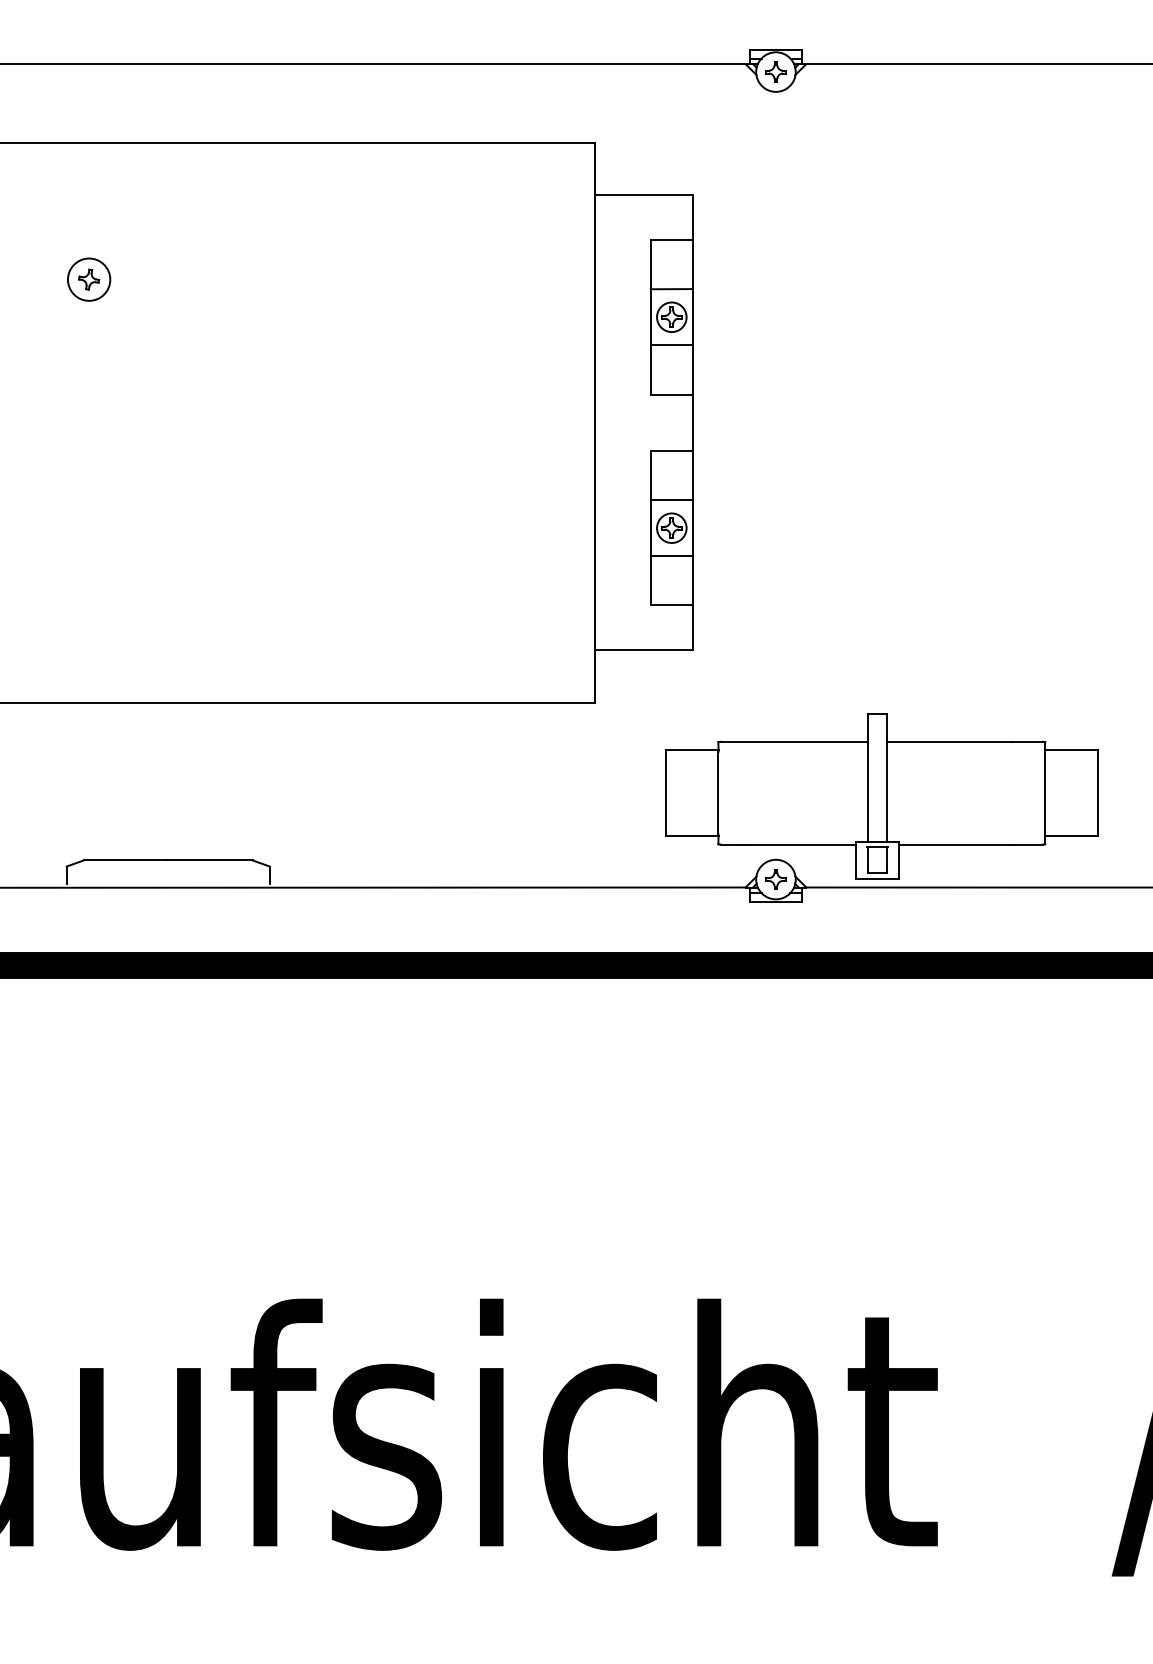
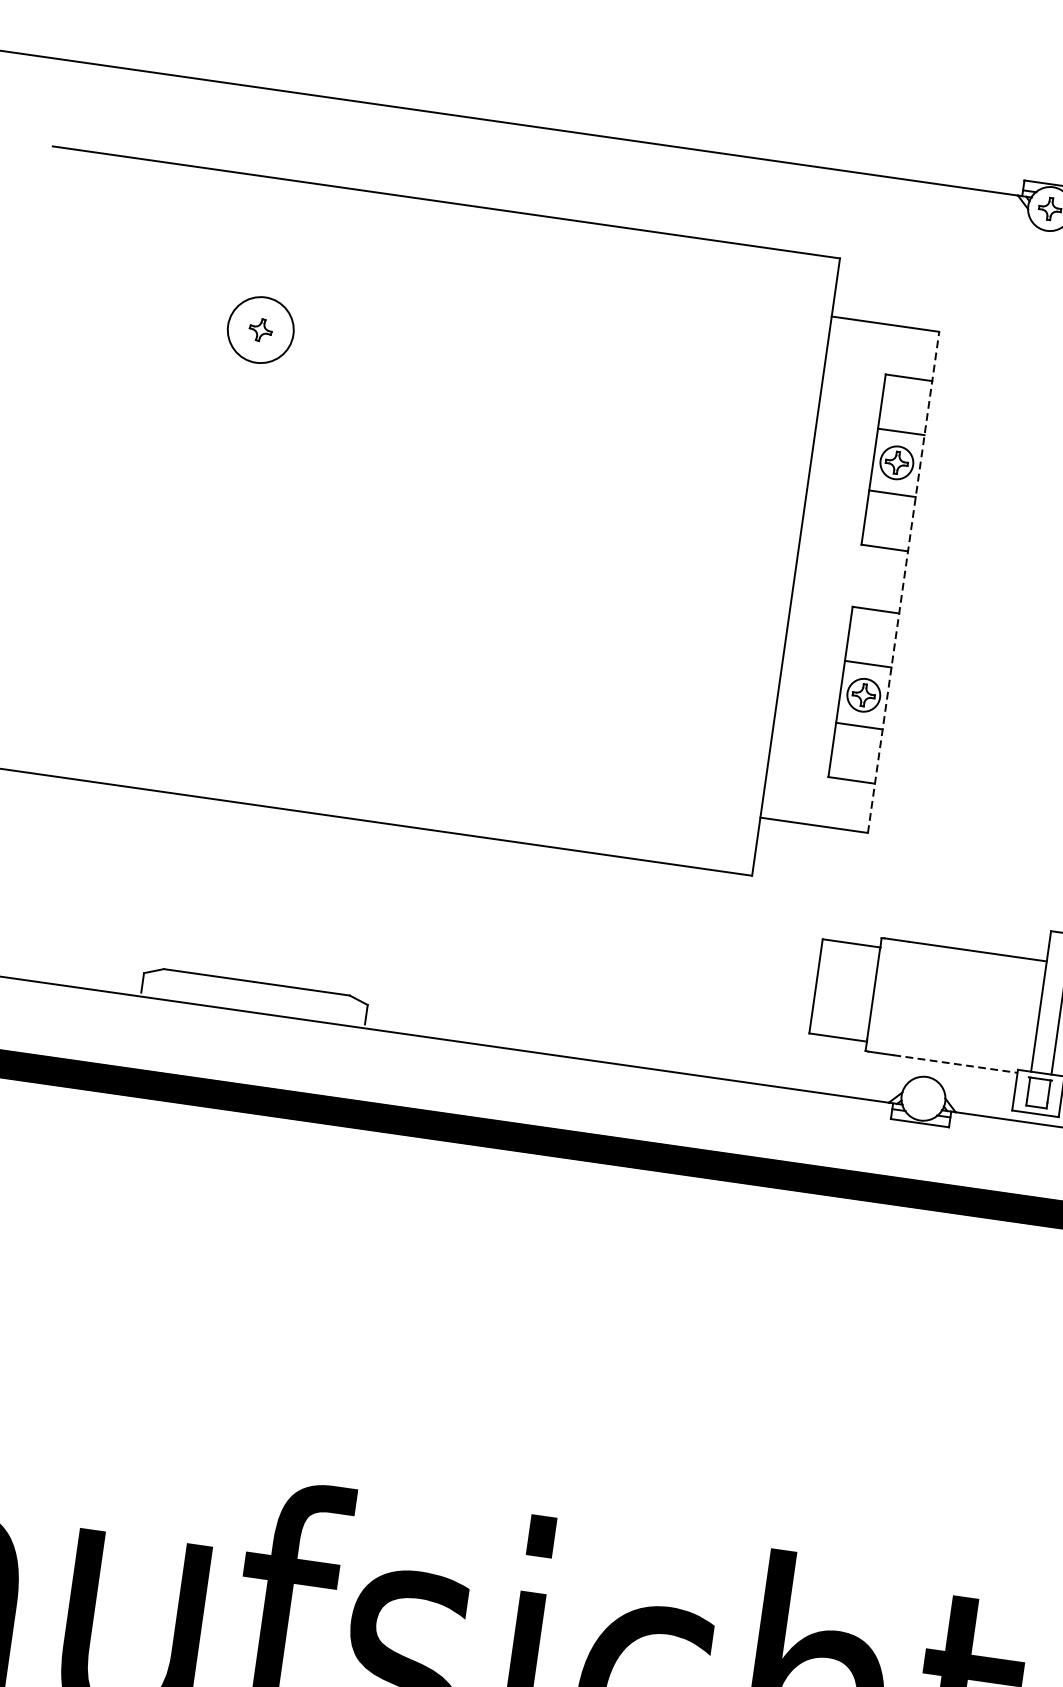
circle: (88, 279) -> (260, 329), size x1.4
line: (692, 422) -> (903, 582), solid -> dashed
line: (800, 844) -> (955, 1063), solid -> dashed
part: (775, 879) -> (922, 1098), removed

